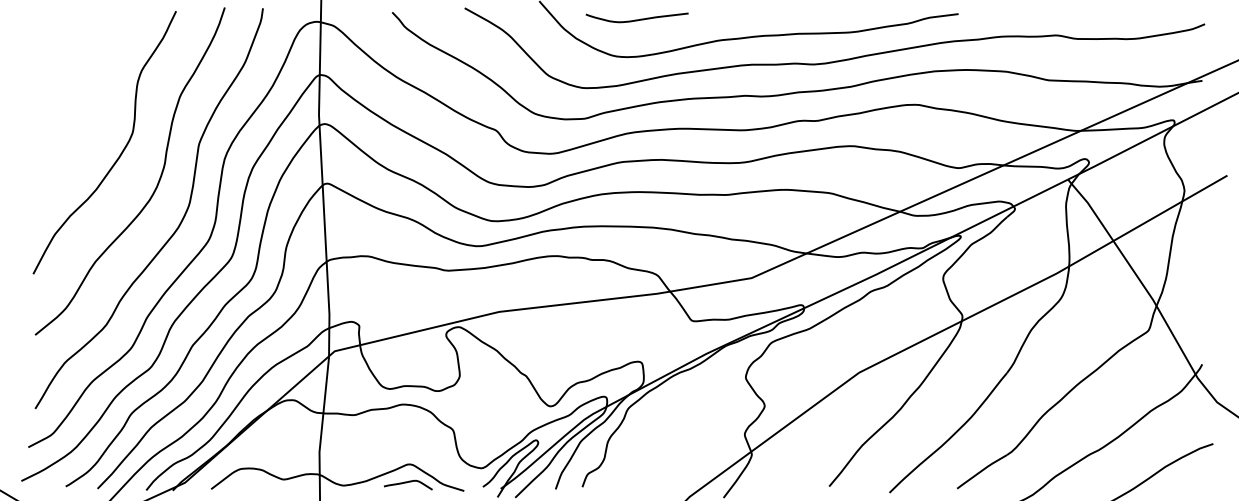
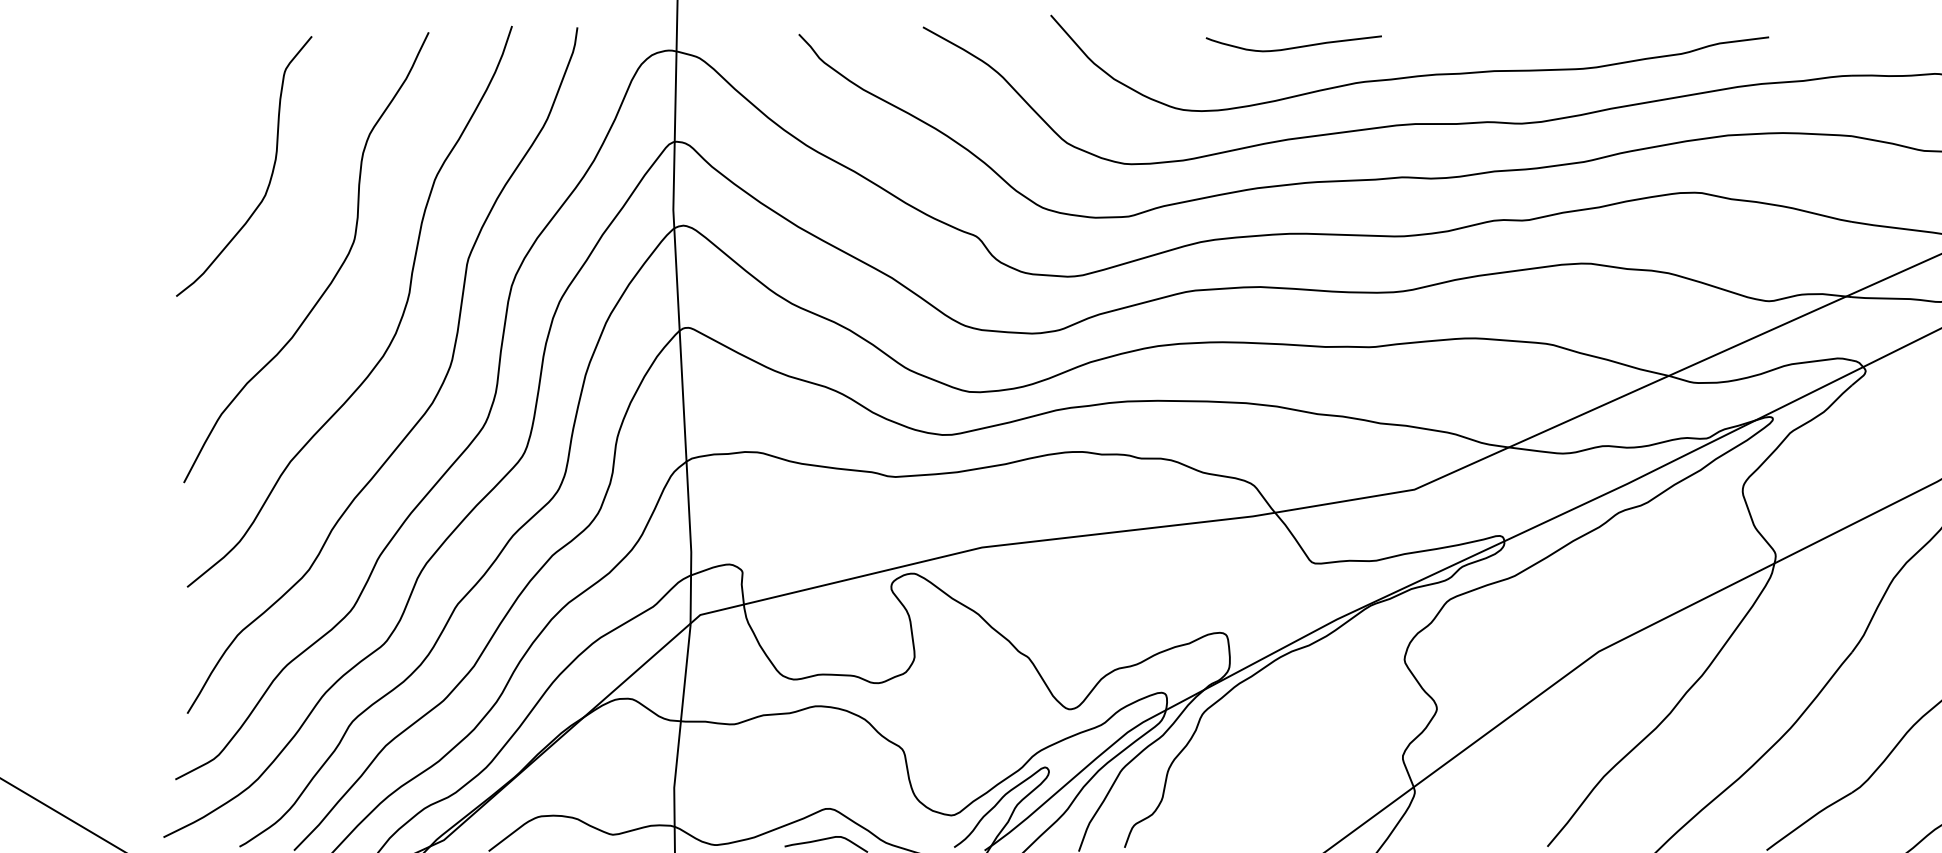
curve: (636, 19) -> (1292, 46), moved
curve: (83, 94) -> (269, 175), added

